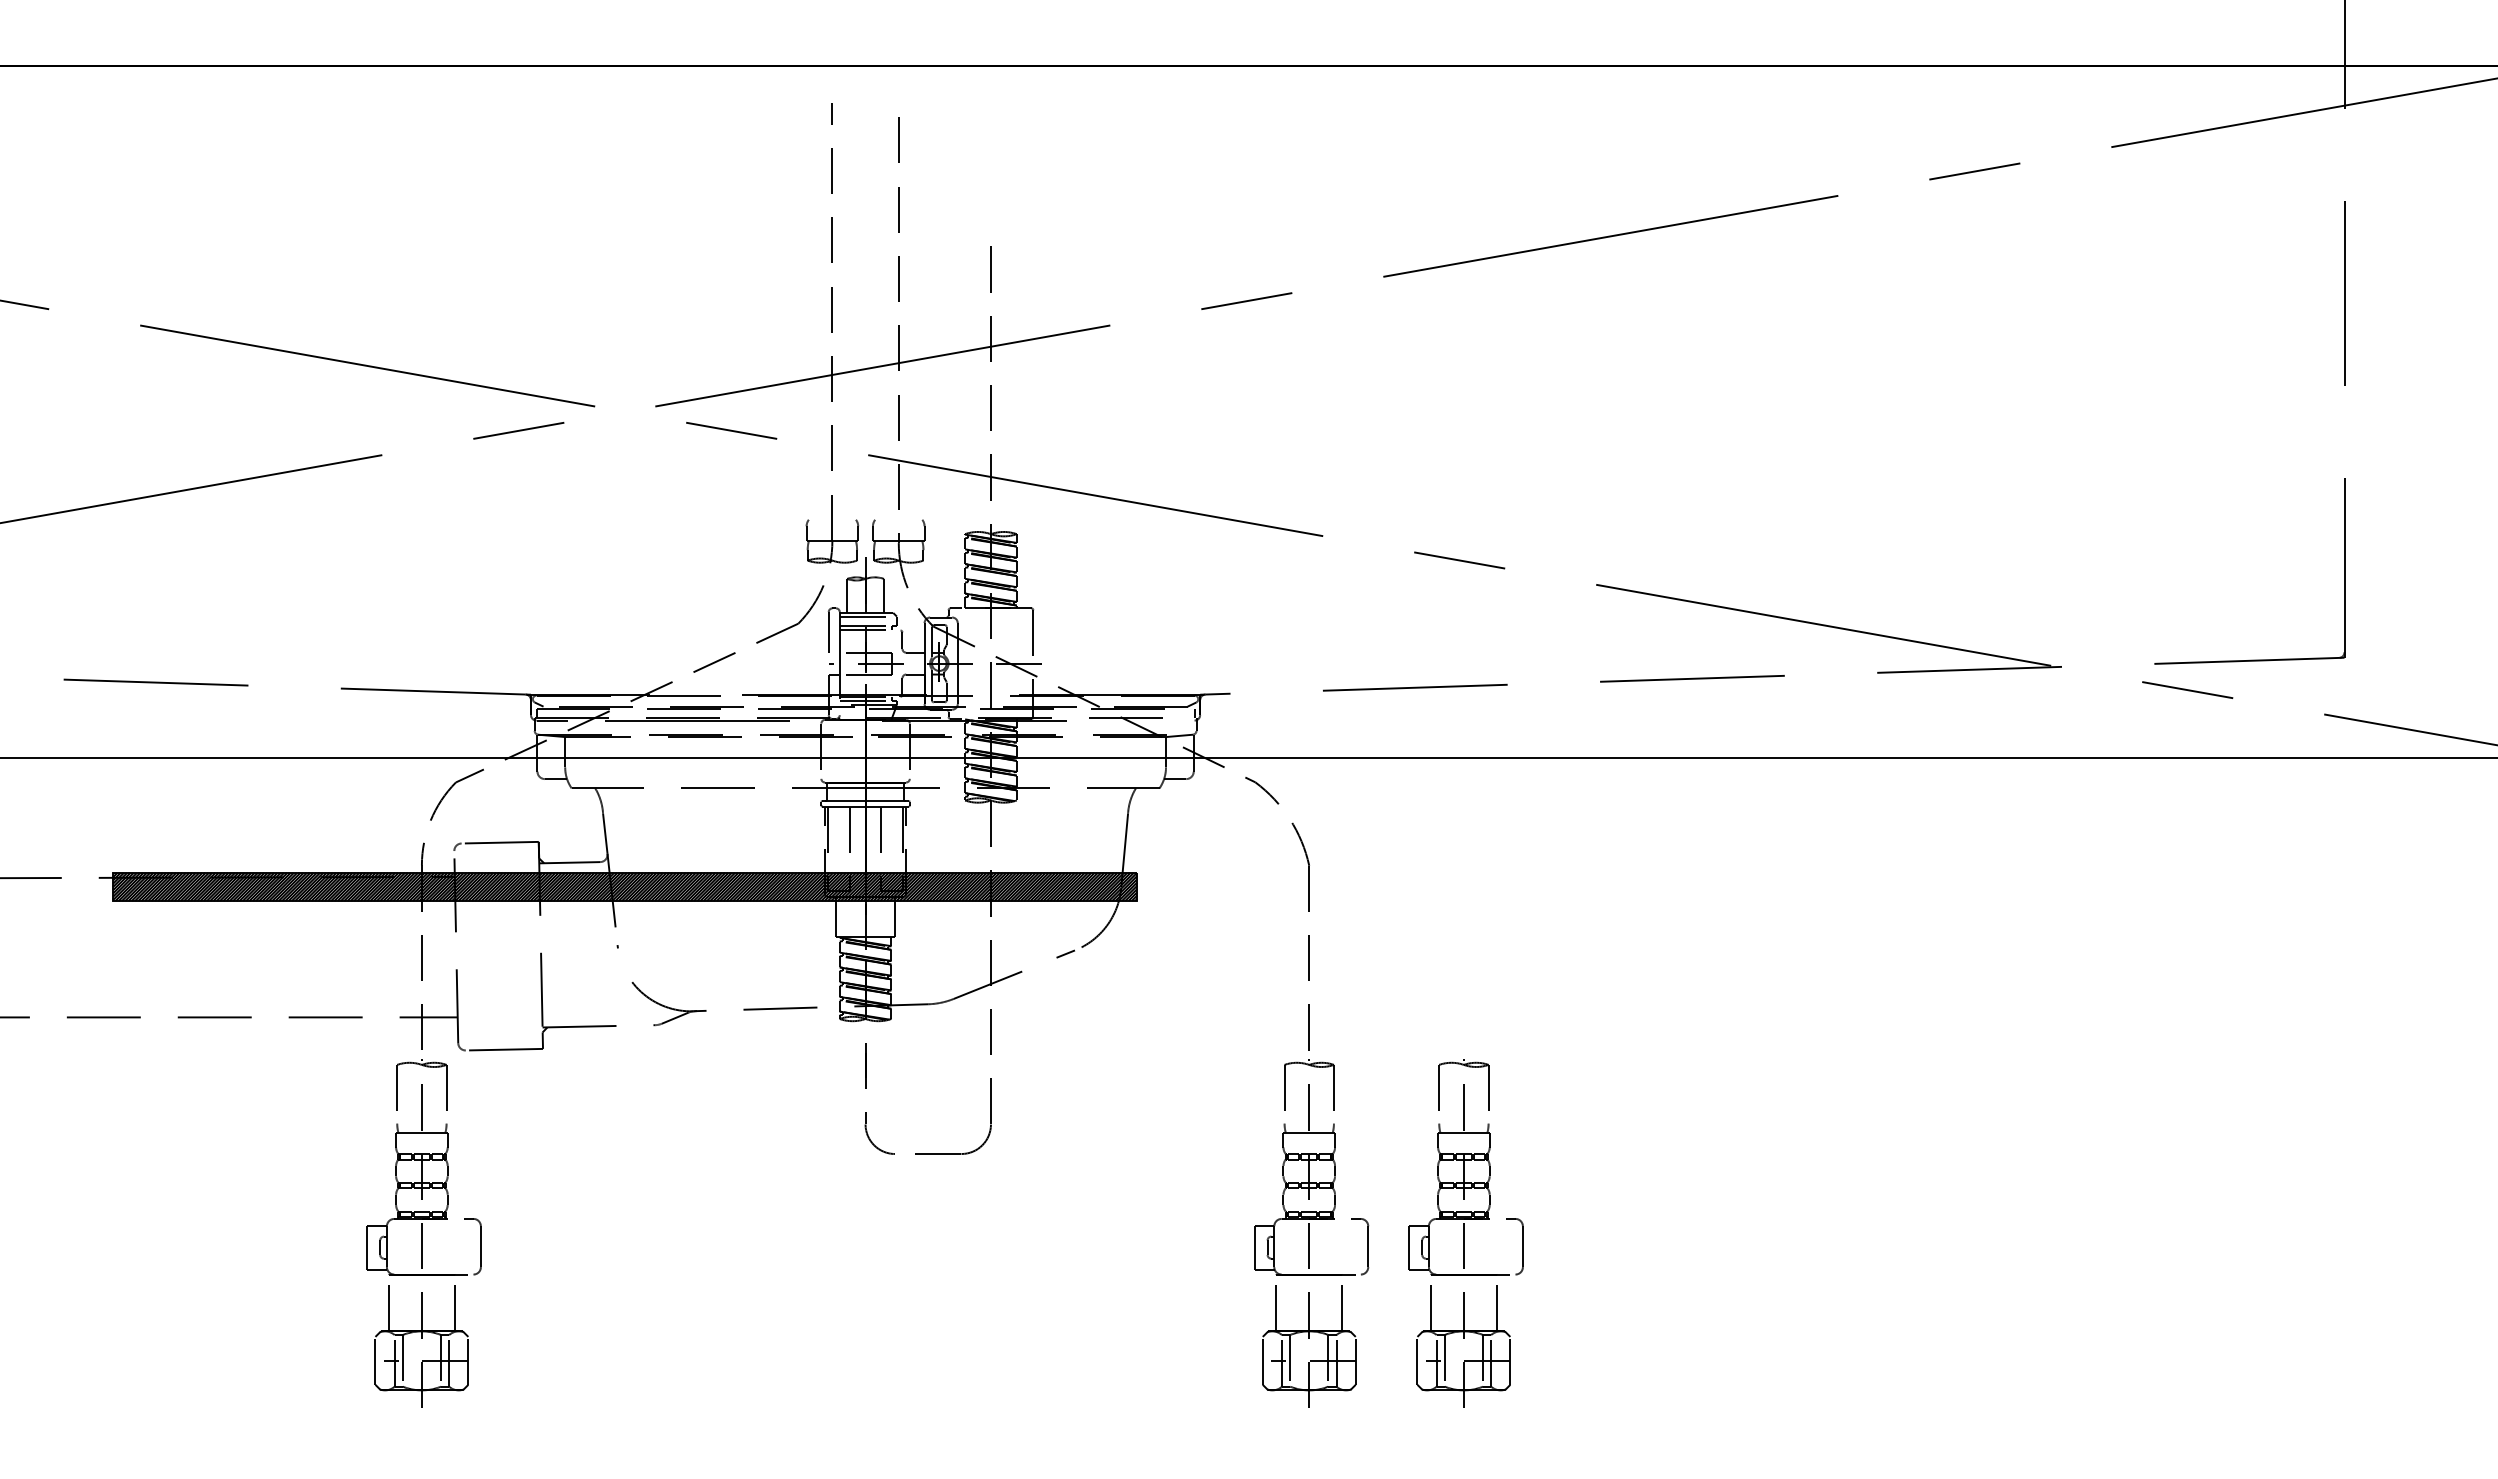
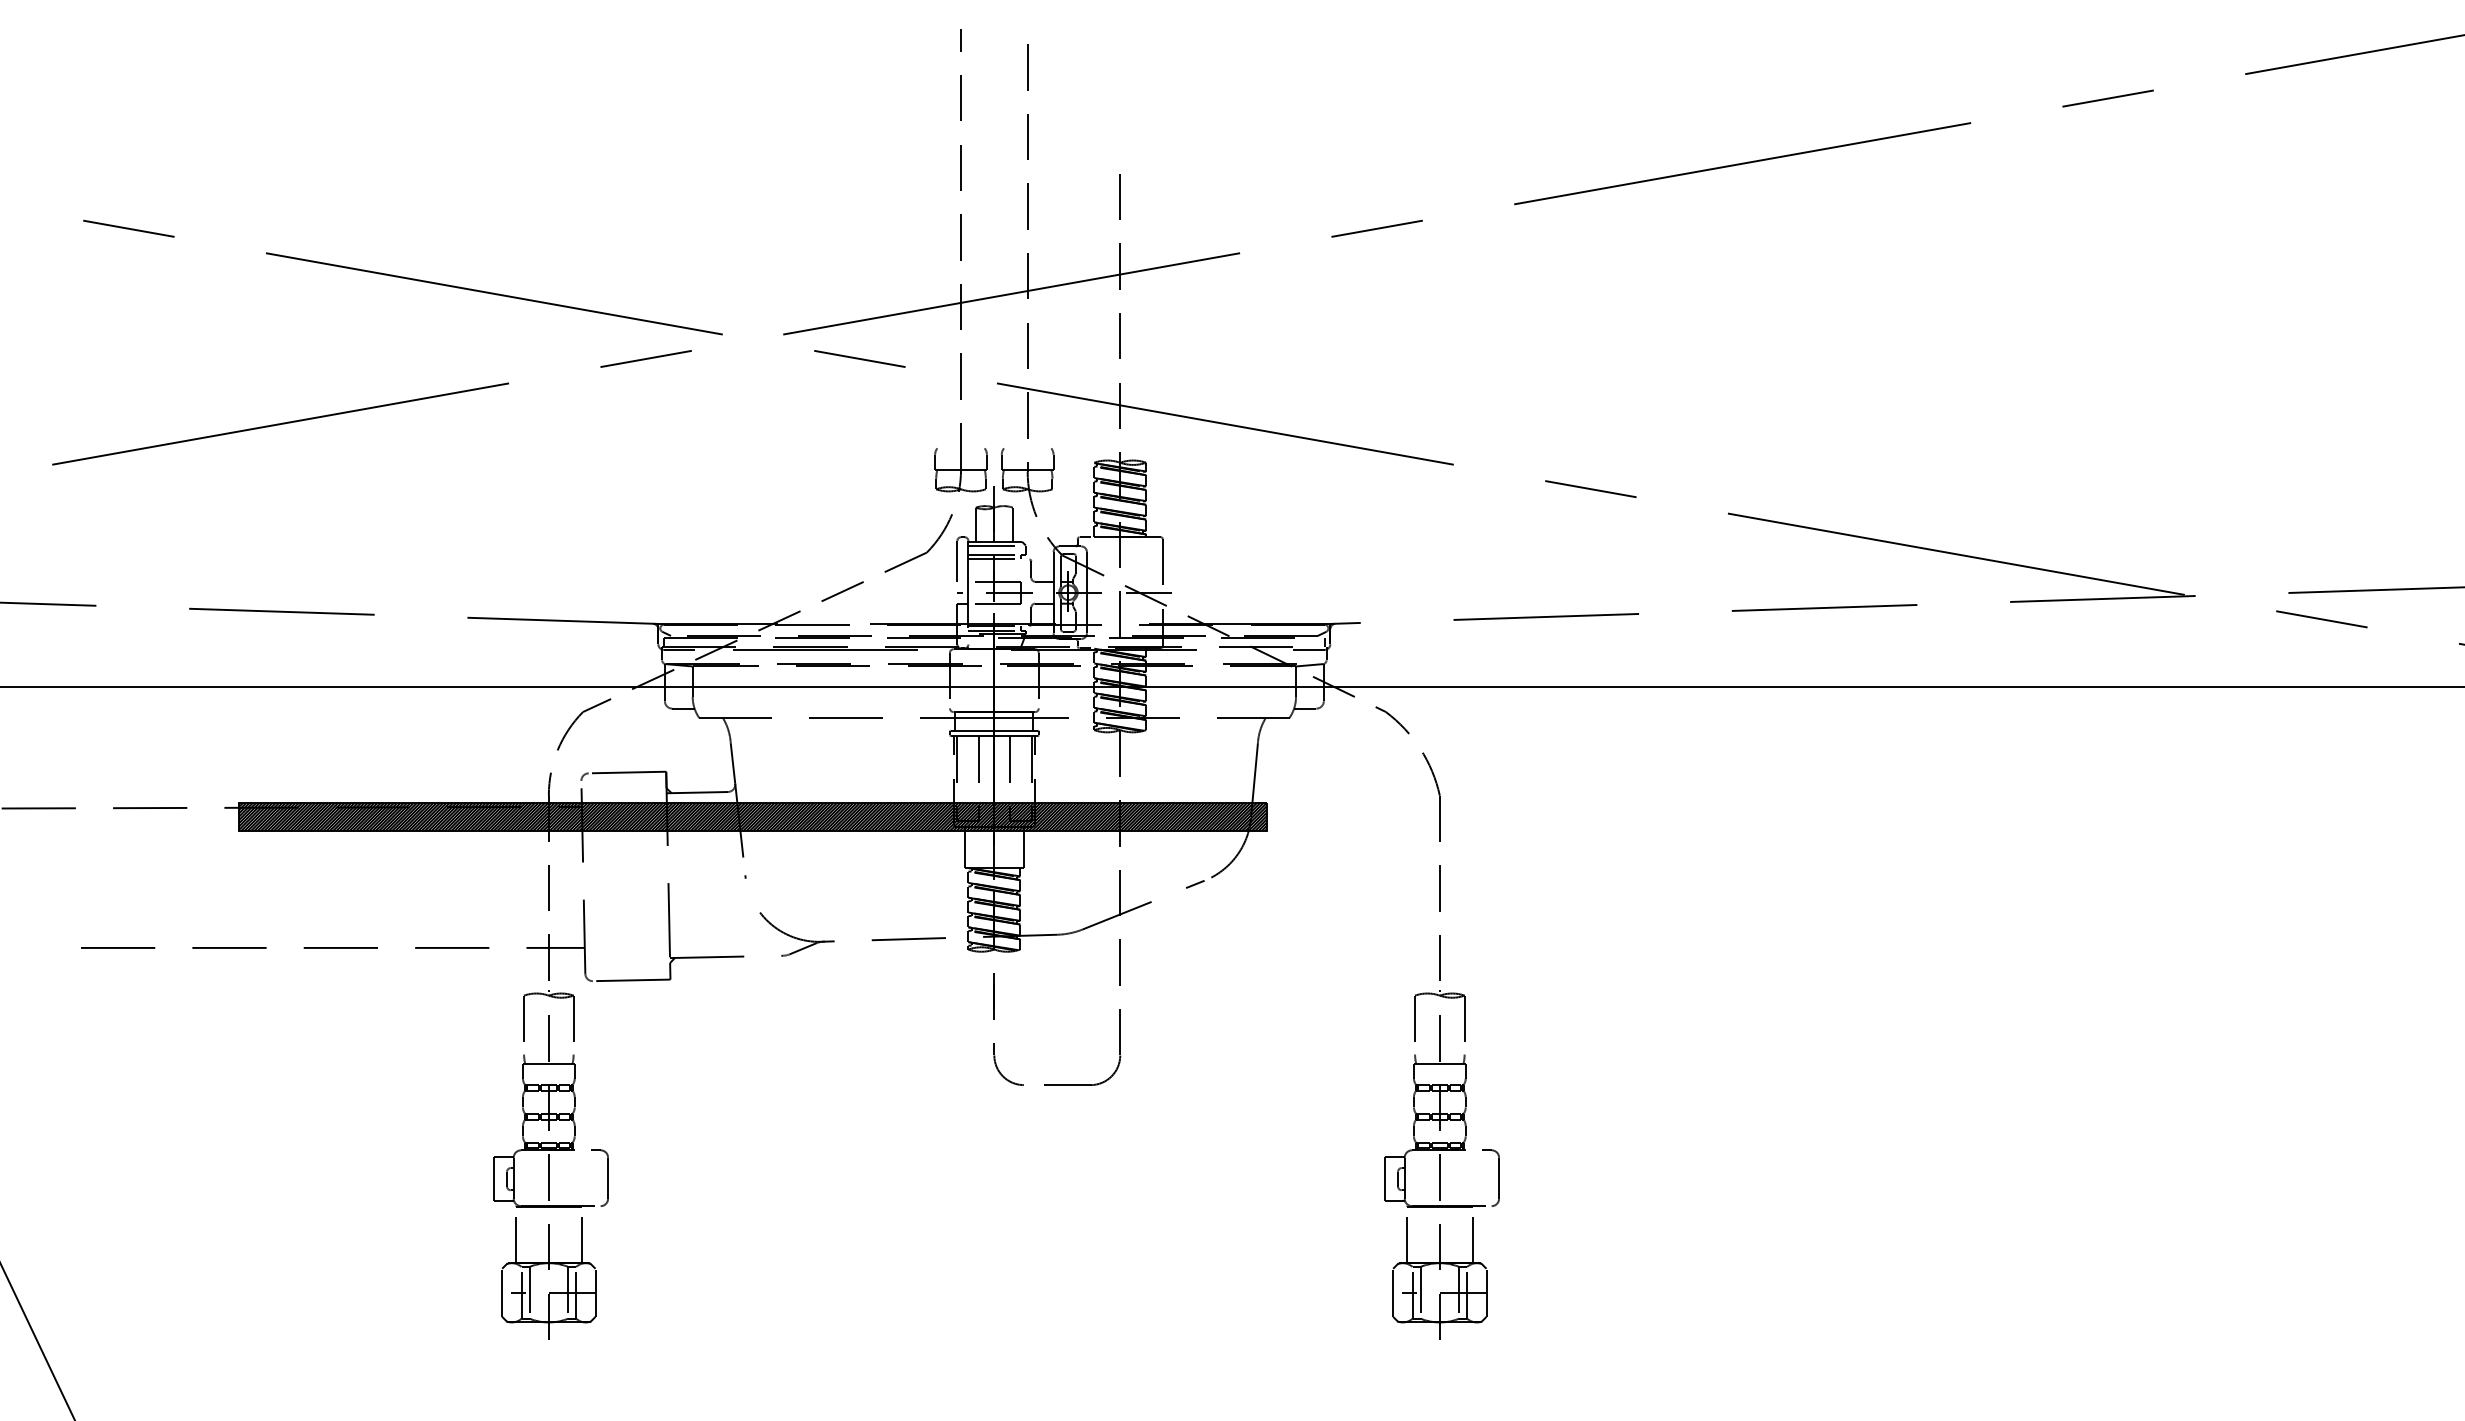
line: (1178, 720) -> (1308, 649), added
part: (1465, 1233) -> (1596, 1164), removed

